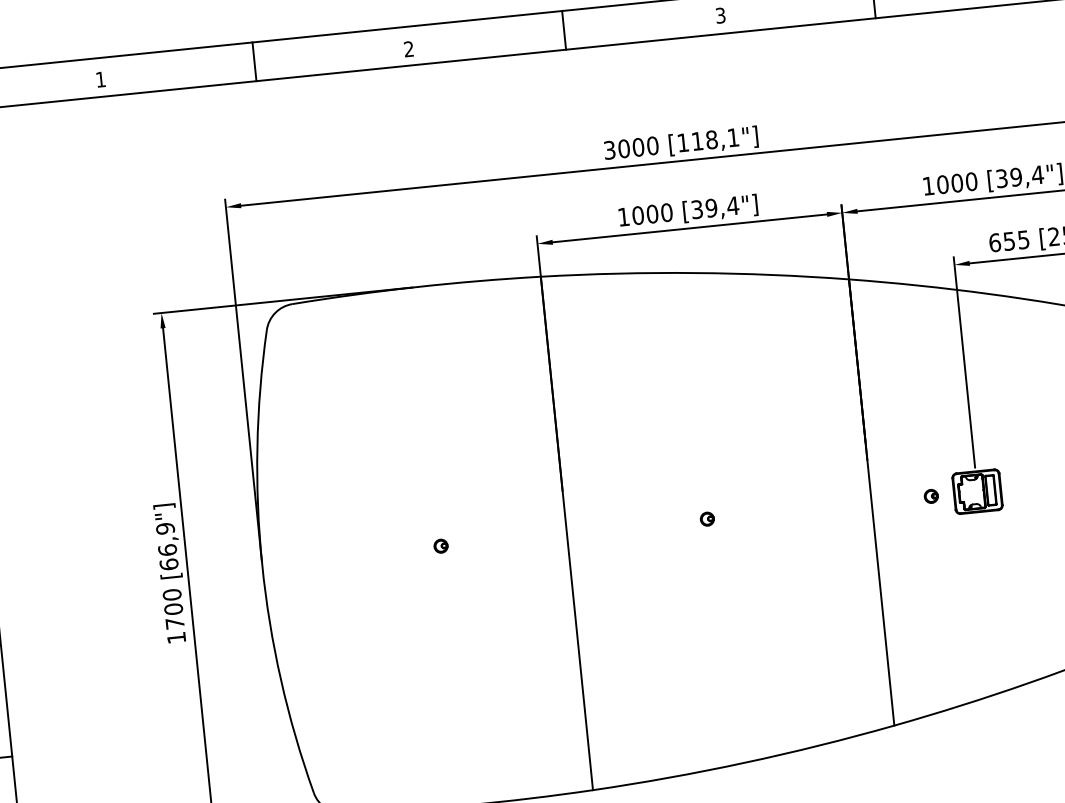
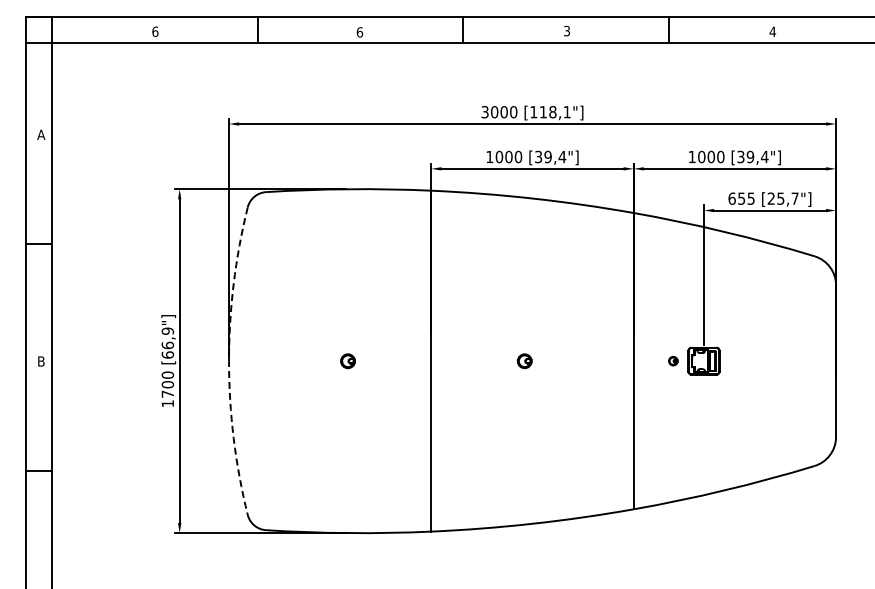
text: (408, 49) -> (359, 32), 2 -> 6
text: (101, 79) -> (155, 31), 1 -> 6
part: (707, 518) -> (524, 360), size x1.6
part: (440, 545) -> (347, 360), size x1.6
arc: (262, 564) -> (229, 361), solid -> dashed

